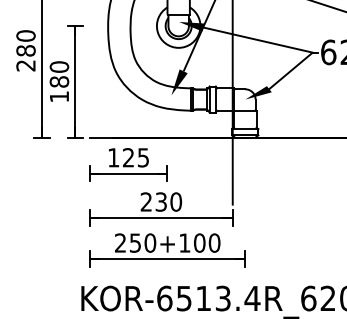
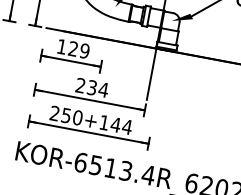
text: (143, 157) -> (84, 50), 125 -> 129
text: (176, 201) -> (103, 89), 230 -> 234
text: (206, 242) -> (121, 125), 250+100 -> 250+144

